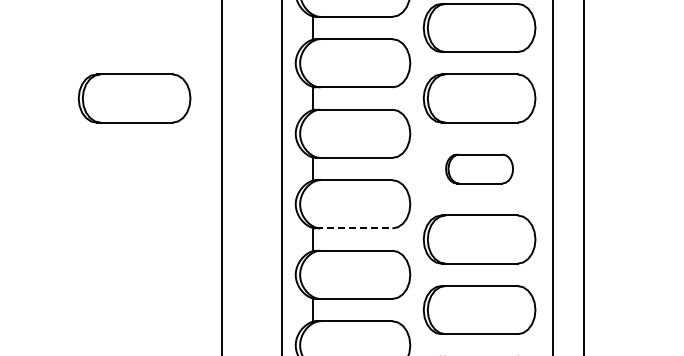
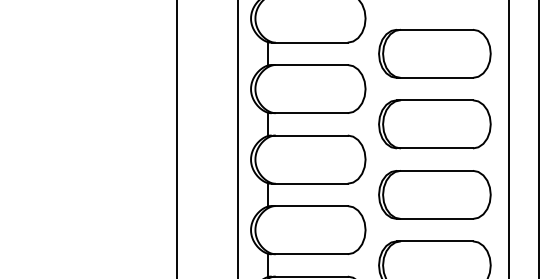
part: (134, 98) -> (89, 124), removed
part: (479, 168) -> (434, 194), size x1.67
line: (354, 228) -> (309, 254), dashed -> solid

